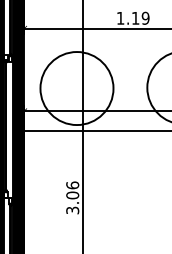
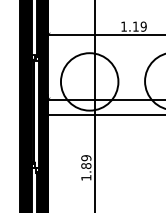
text: (72, 197) -> (86, 167), 3.06 -> 1.89

